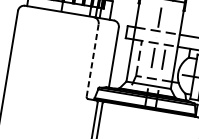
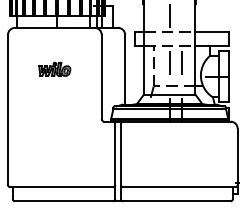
part: (53, 46) -> (54, 68), added
line: (92, 59) -> (101, 76), dashed -> solid

